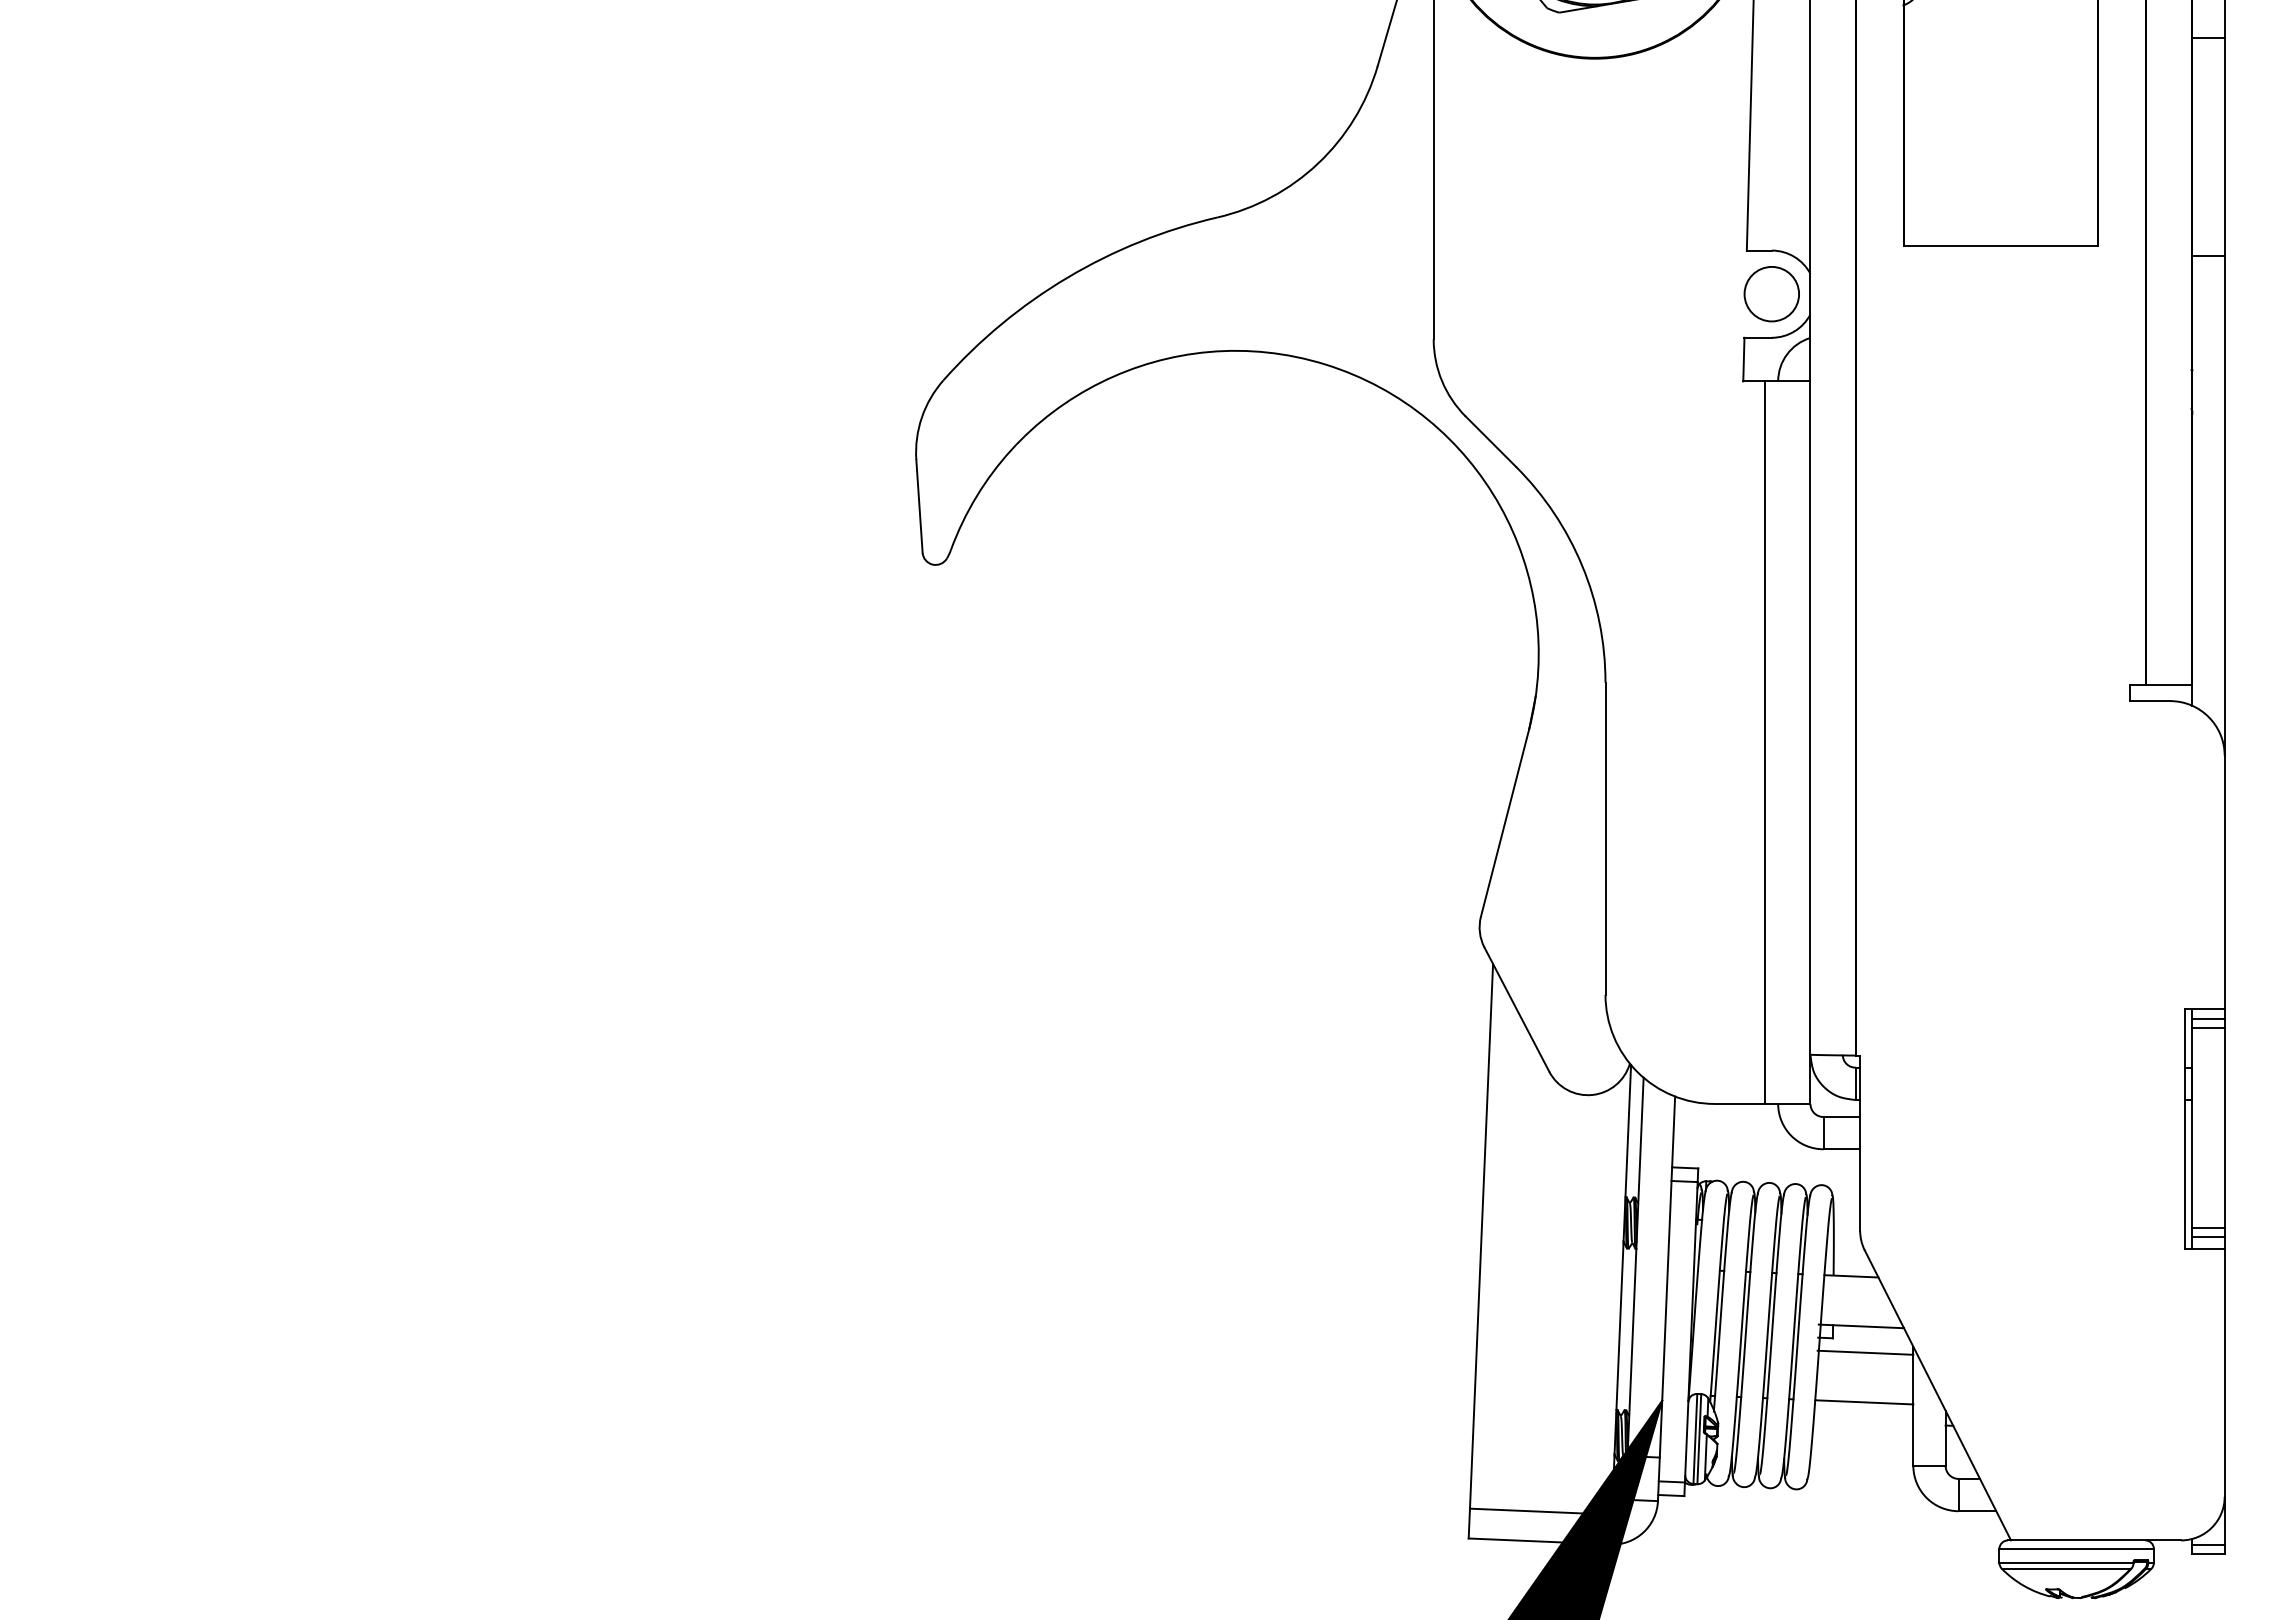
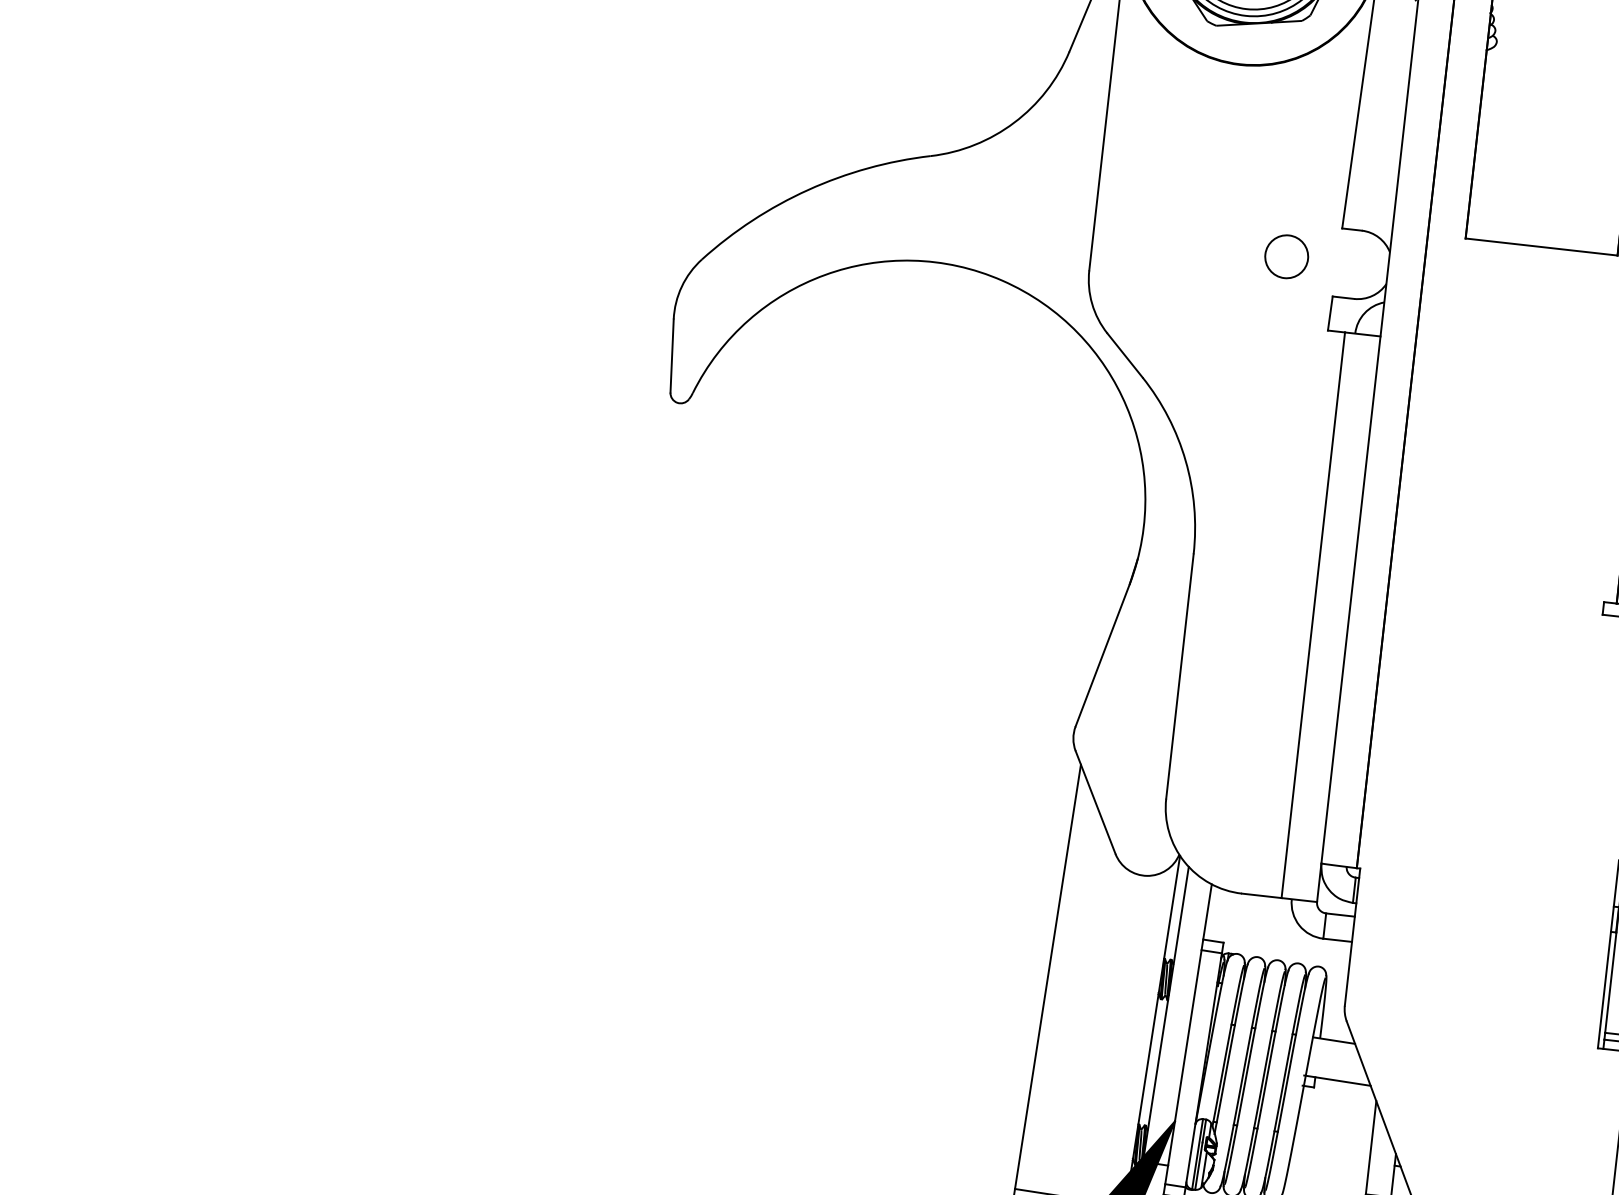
circle: (1771, 294) -> (1286, 257), moved
line: (1865, 1352) -> (1338, 1101), removed
line: (1864, 1402) -> (1333, 1140), removed

